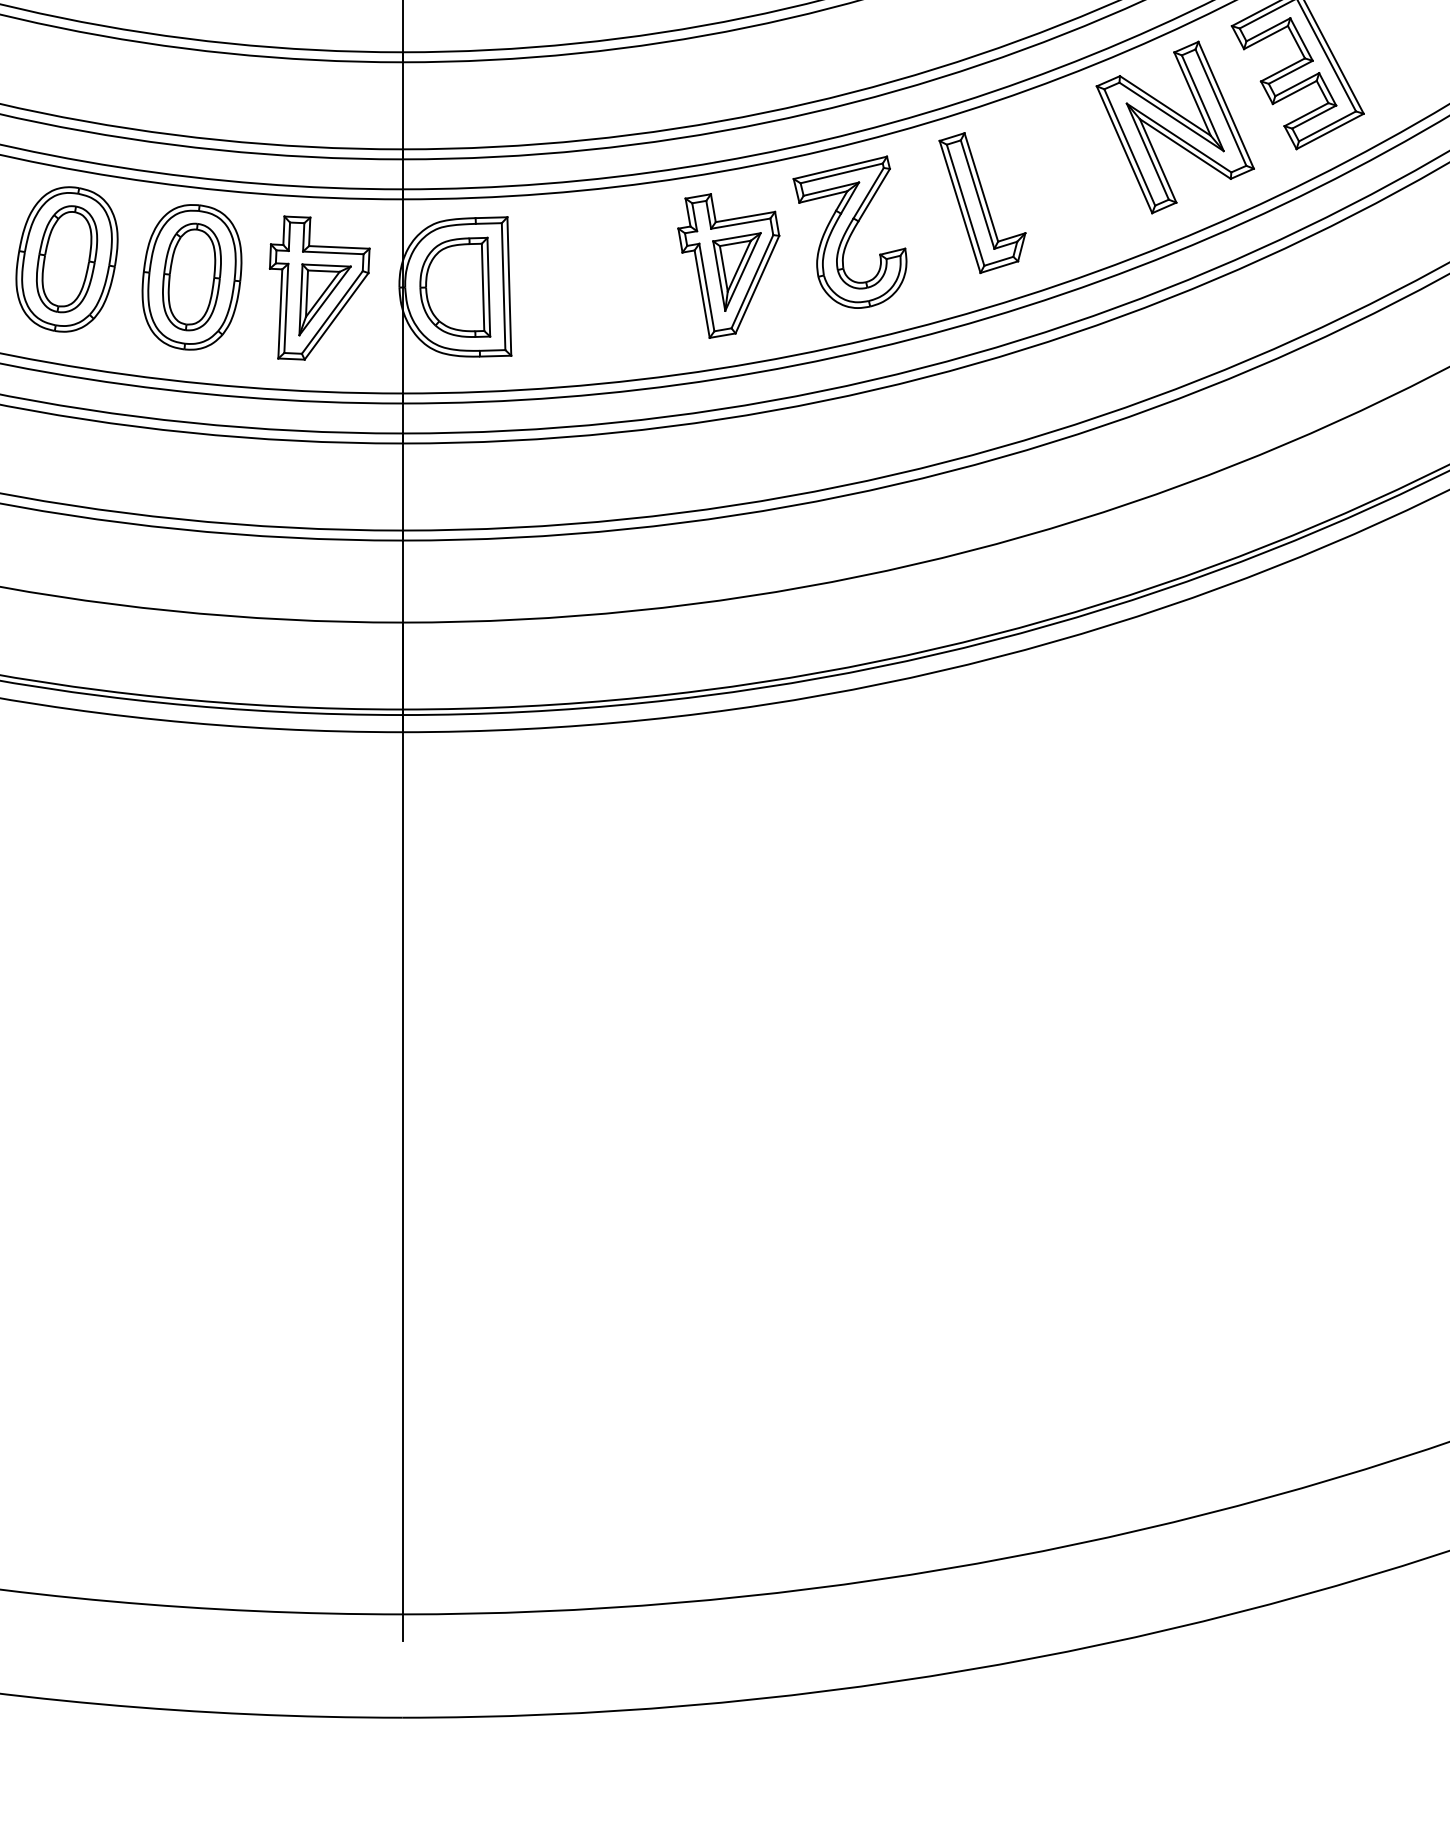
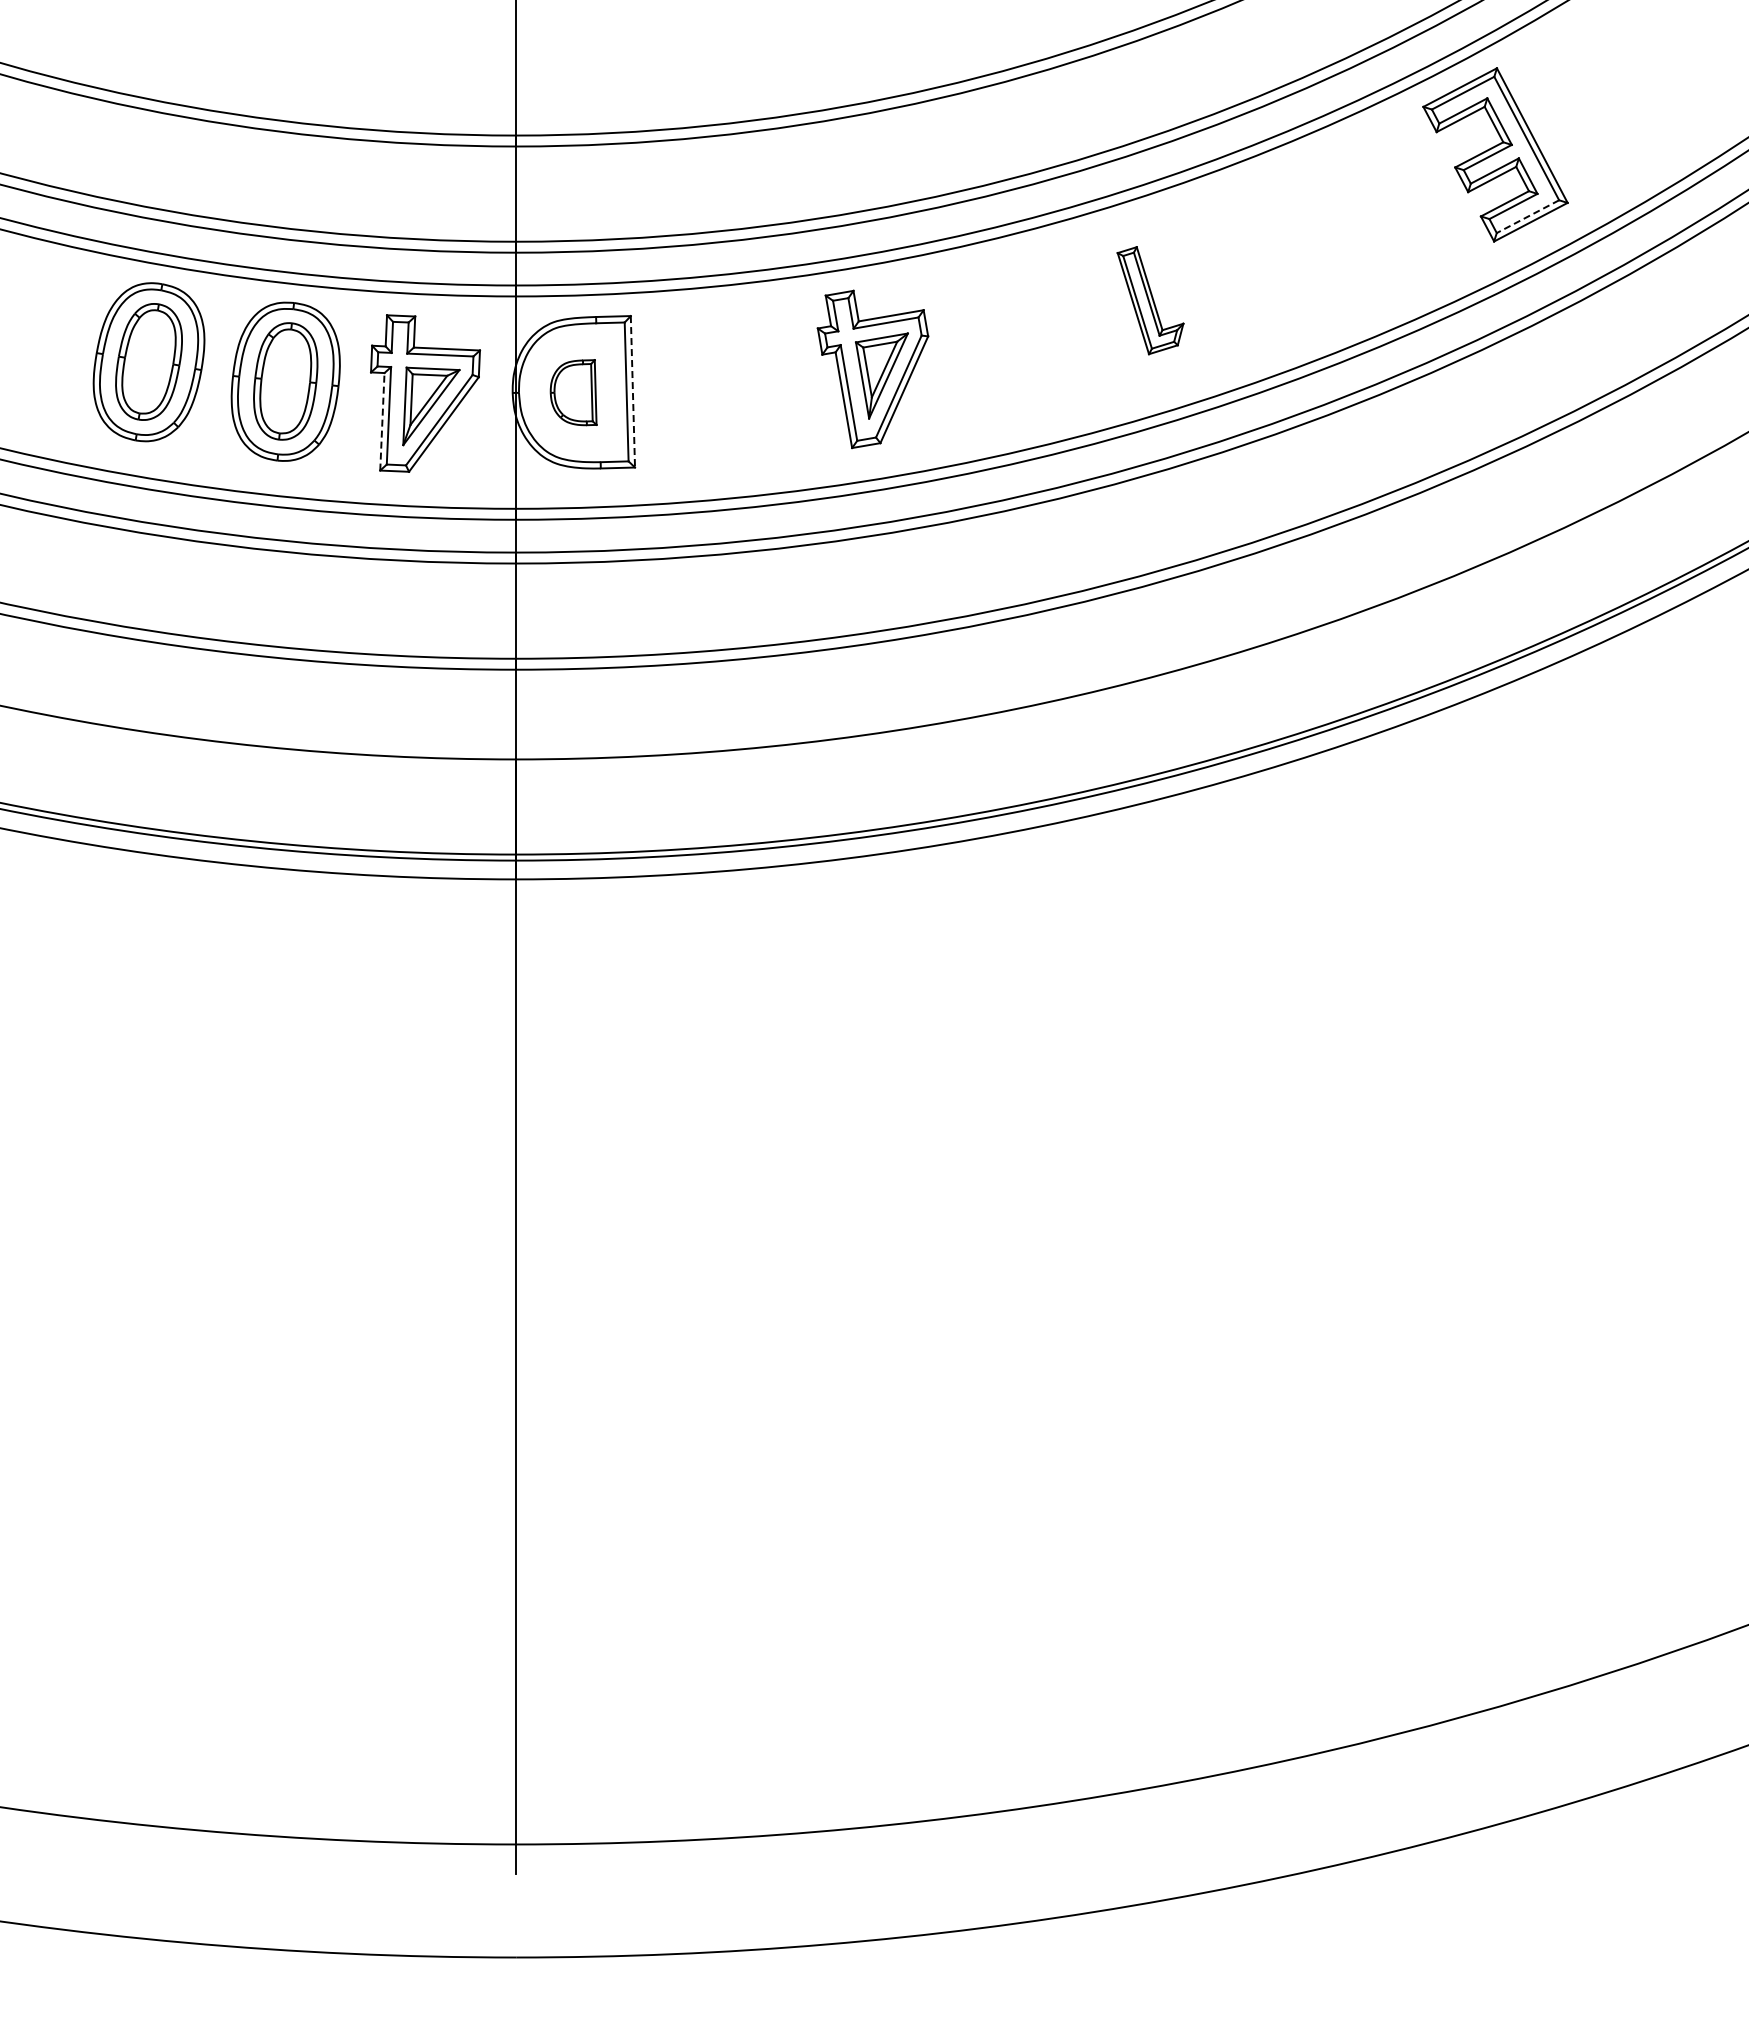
line: (1327, 126) -> (1527, 216), solid -> dashed
part: (1175, 127) -> (1361, 217), removed
part: (982, 203) -> (1150, 300), size x0.7
part: (849, 232) -> (1005, 332), removed
line: (508, 286) -> (632, 391), solid -> dashed
part: (455, 287) -> (573, 392), size x0.6
line: (280, 313) -> (382, 421), solid -> dashed

